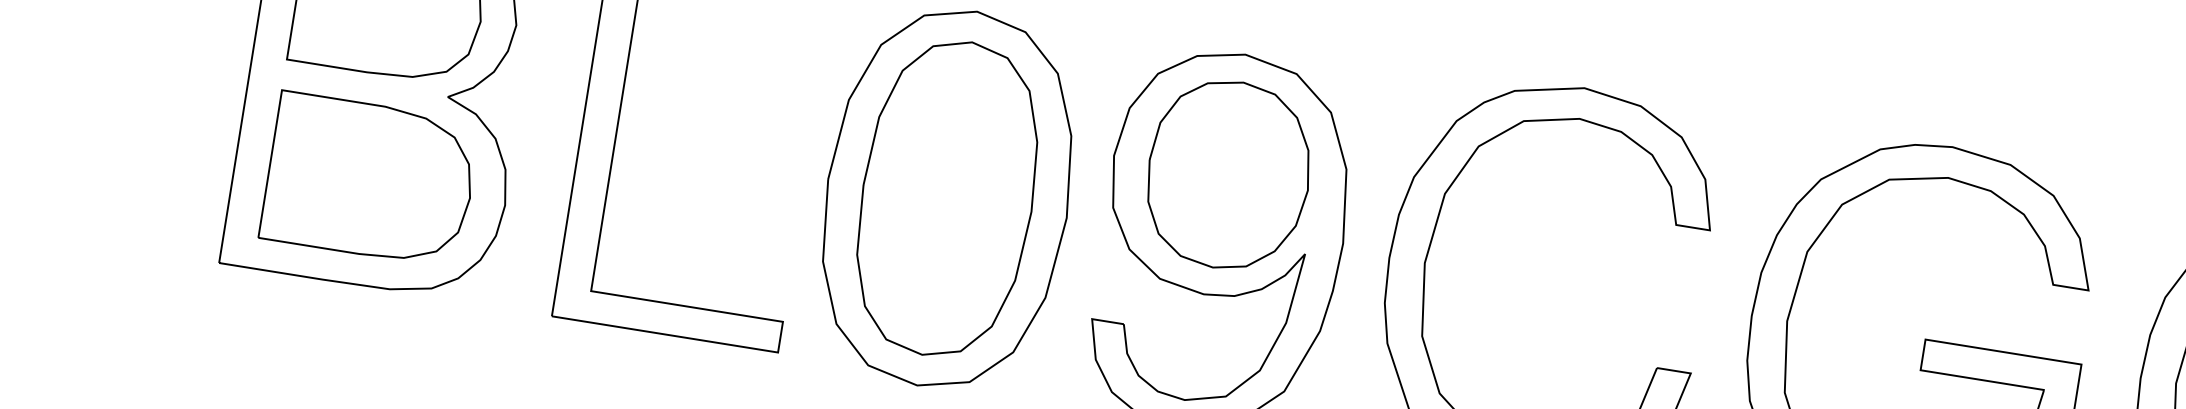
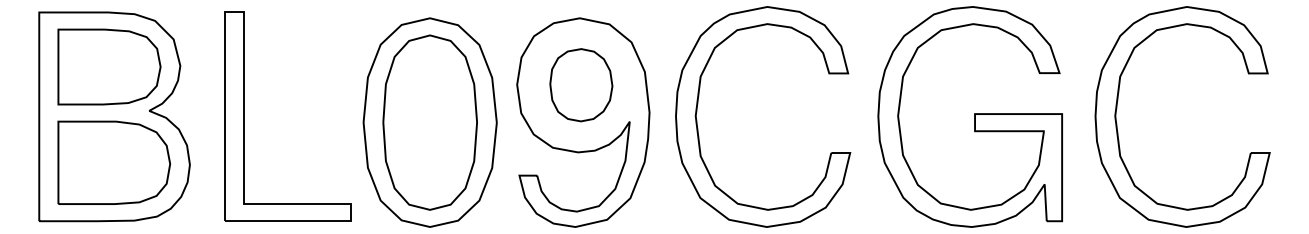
part: (1229, 173) -> (581, 84), size x0.7

